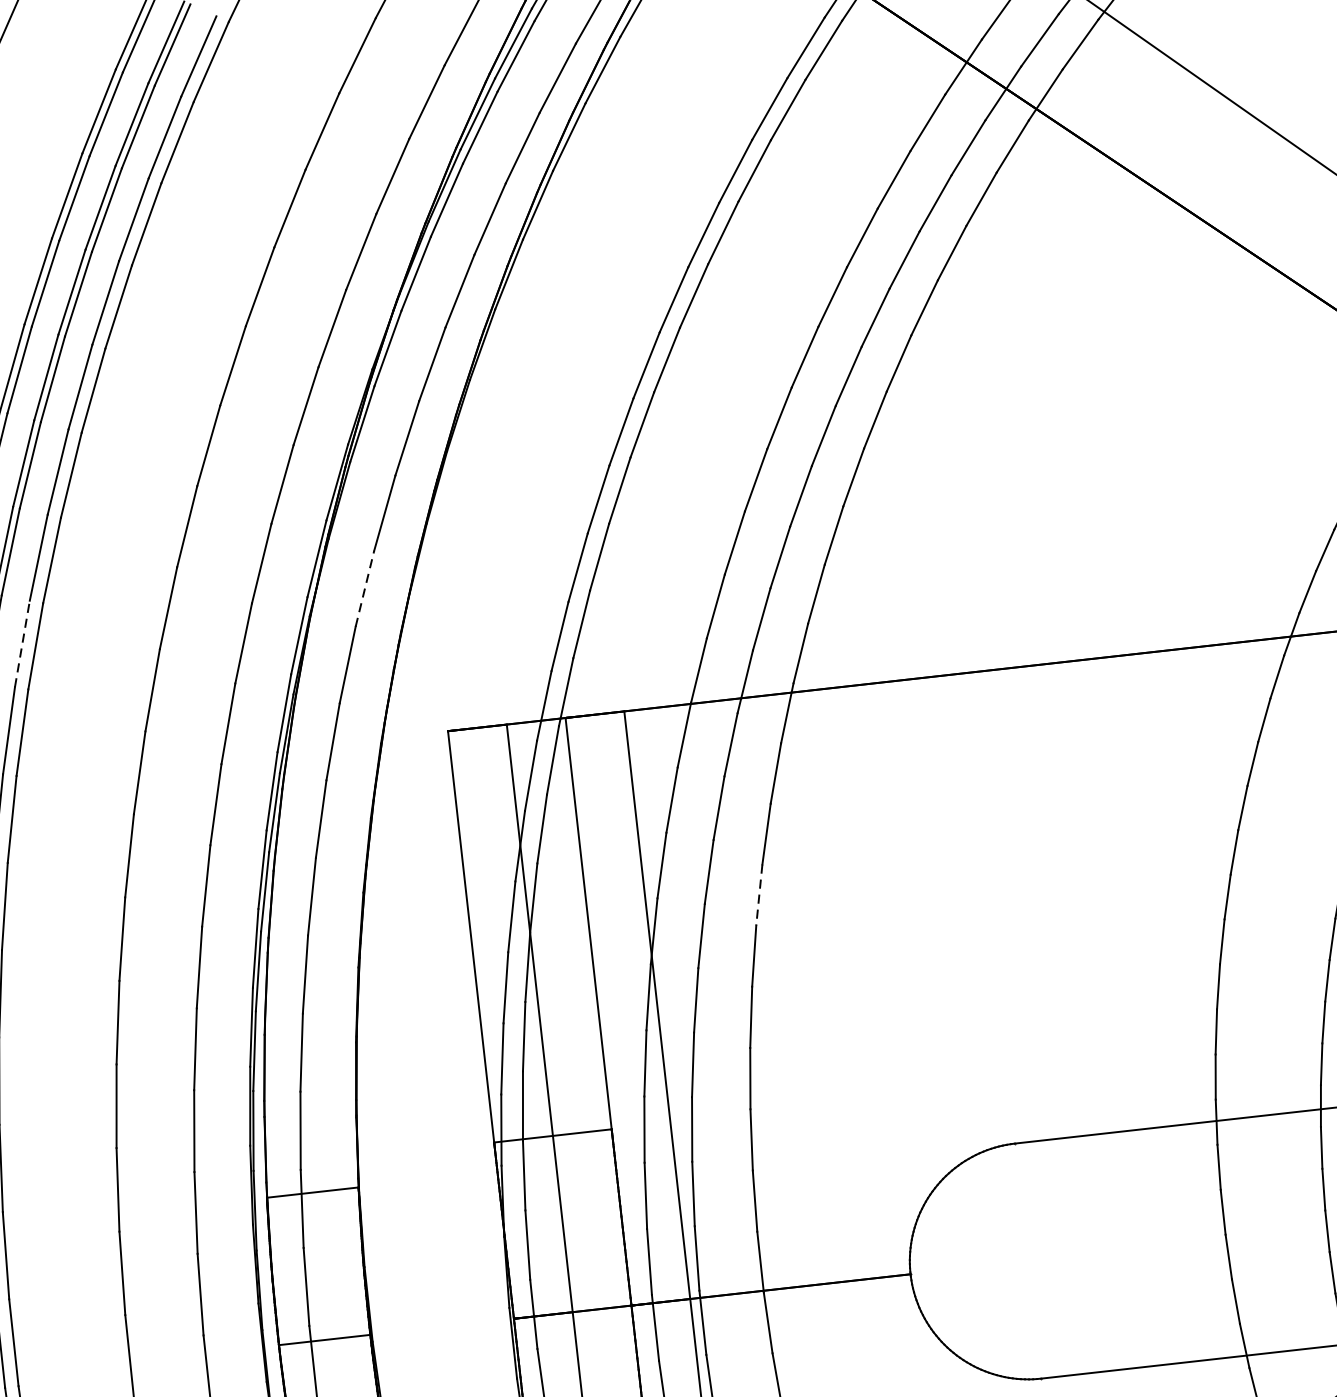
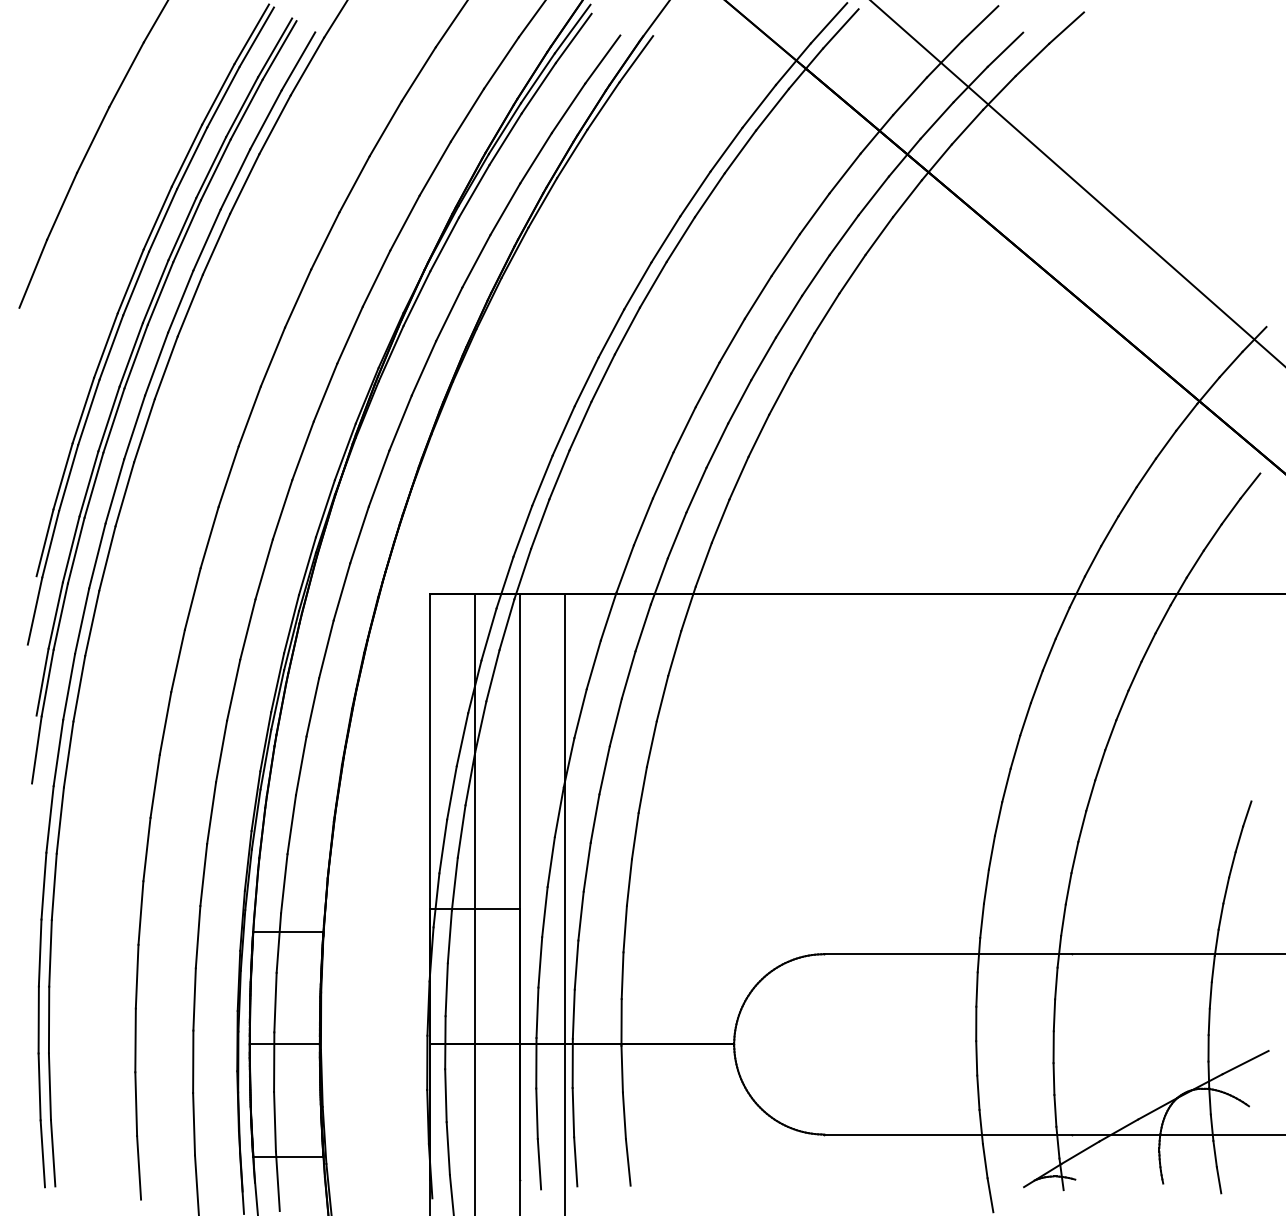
line: (365, 588) -> (379, 478), dashed -> solid
line: (23, 642) -> (115, 490), dashed -> solid
line: (758, 895) -> (651, 744), dashed -> solid

